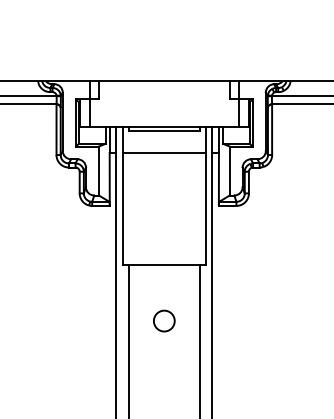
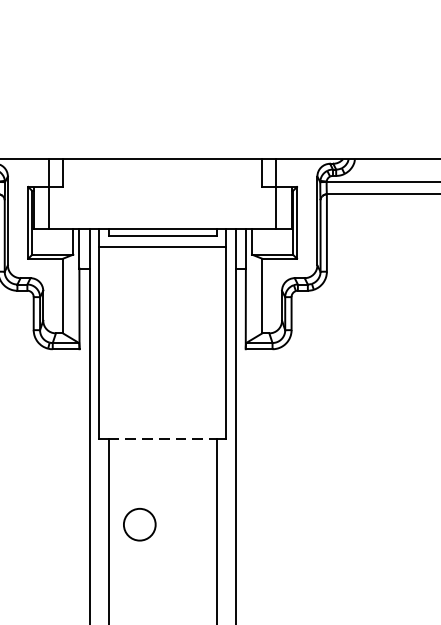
line: (164, 152) -> (162, 246), moved
line: (164, 264) -> (162, 438), solid -> dashed
circle: (164, 320) -> (140, 523), moved

